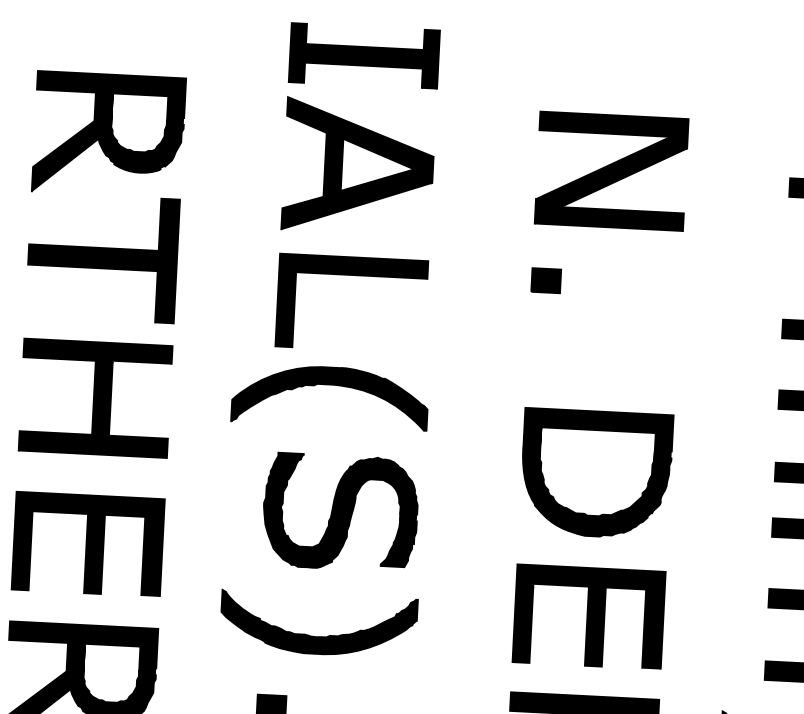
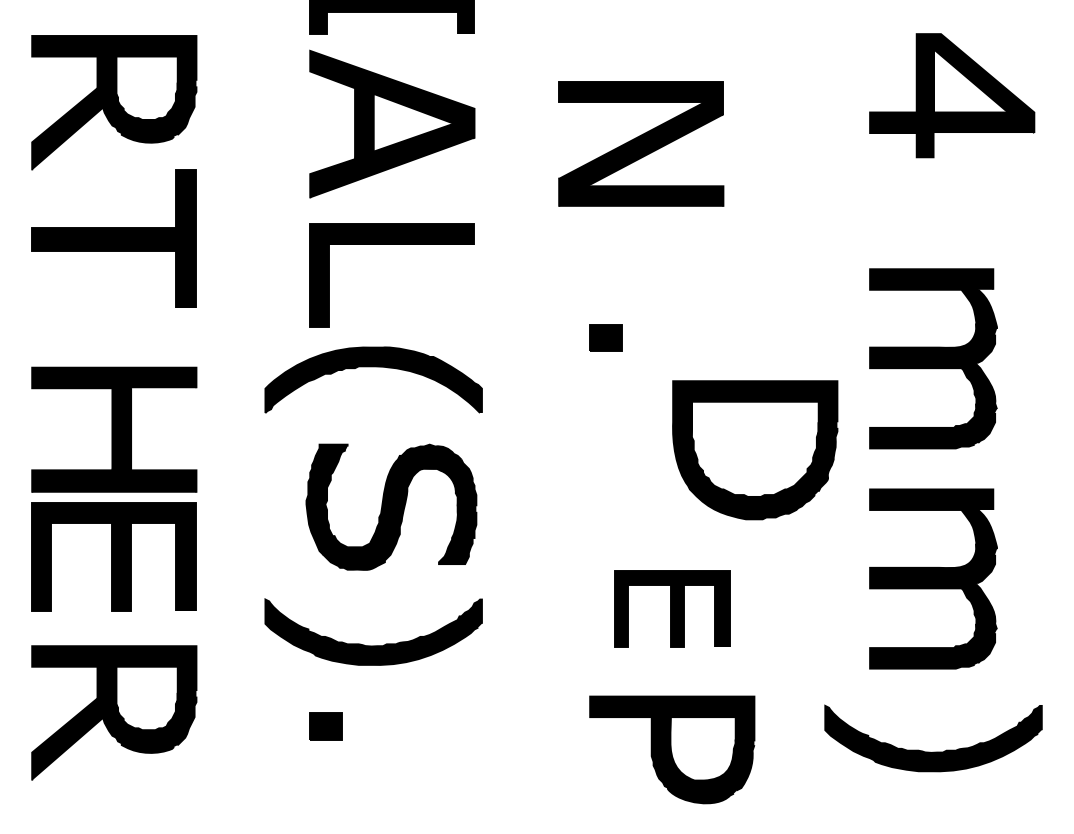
part: (611, 171) -> (641, 143), moved
part: (545, 279) -> (605, 337), moved
part: (95, 398) -> (114, 429), moved
part: (596, 474) -> (755, 450), moved
part: (588, 616) -> (671, 608), size x0.7

